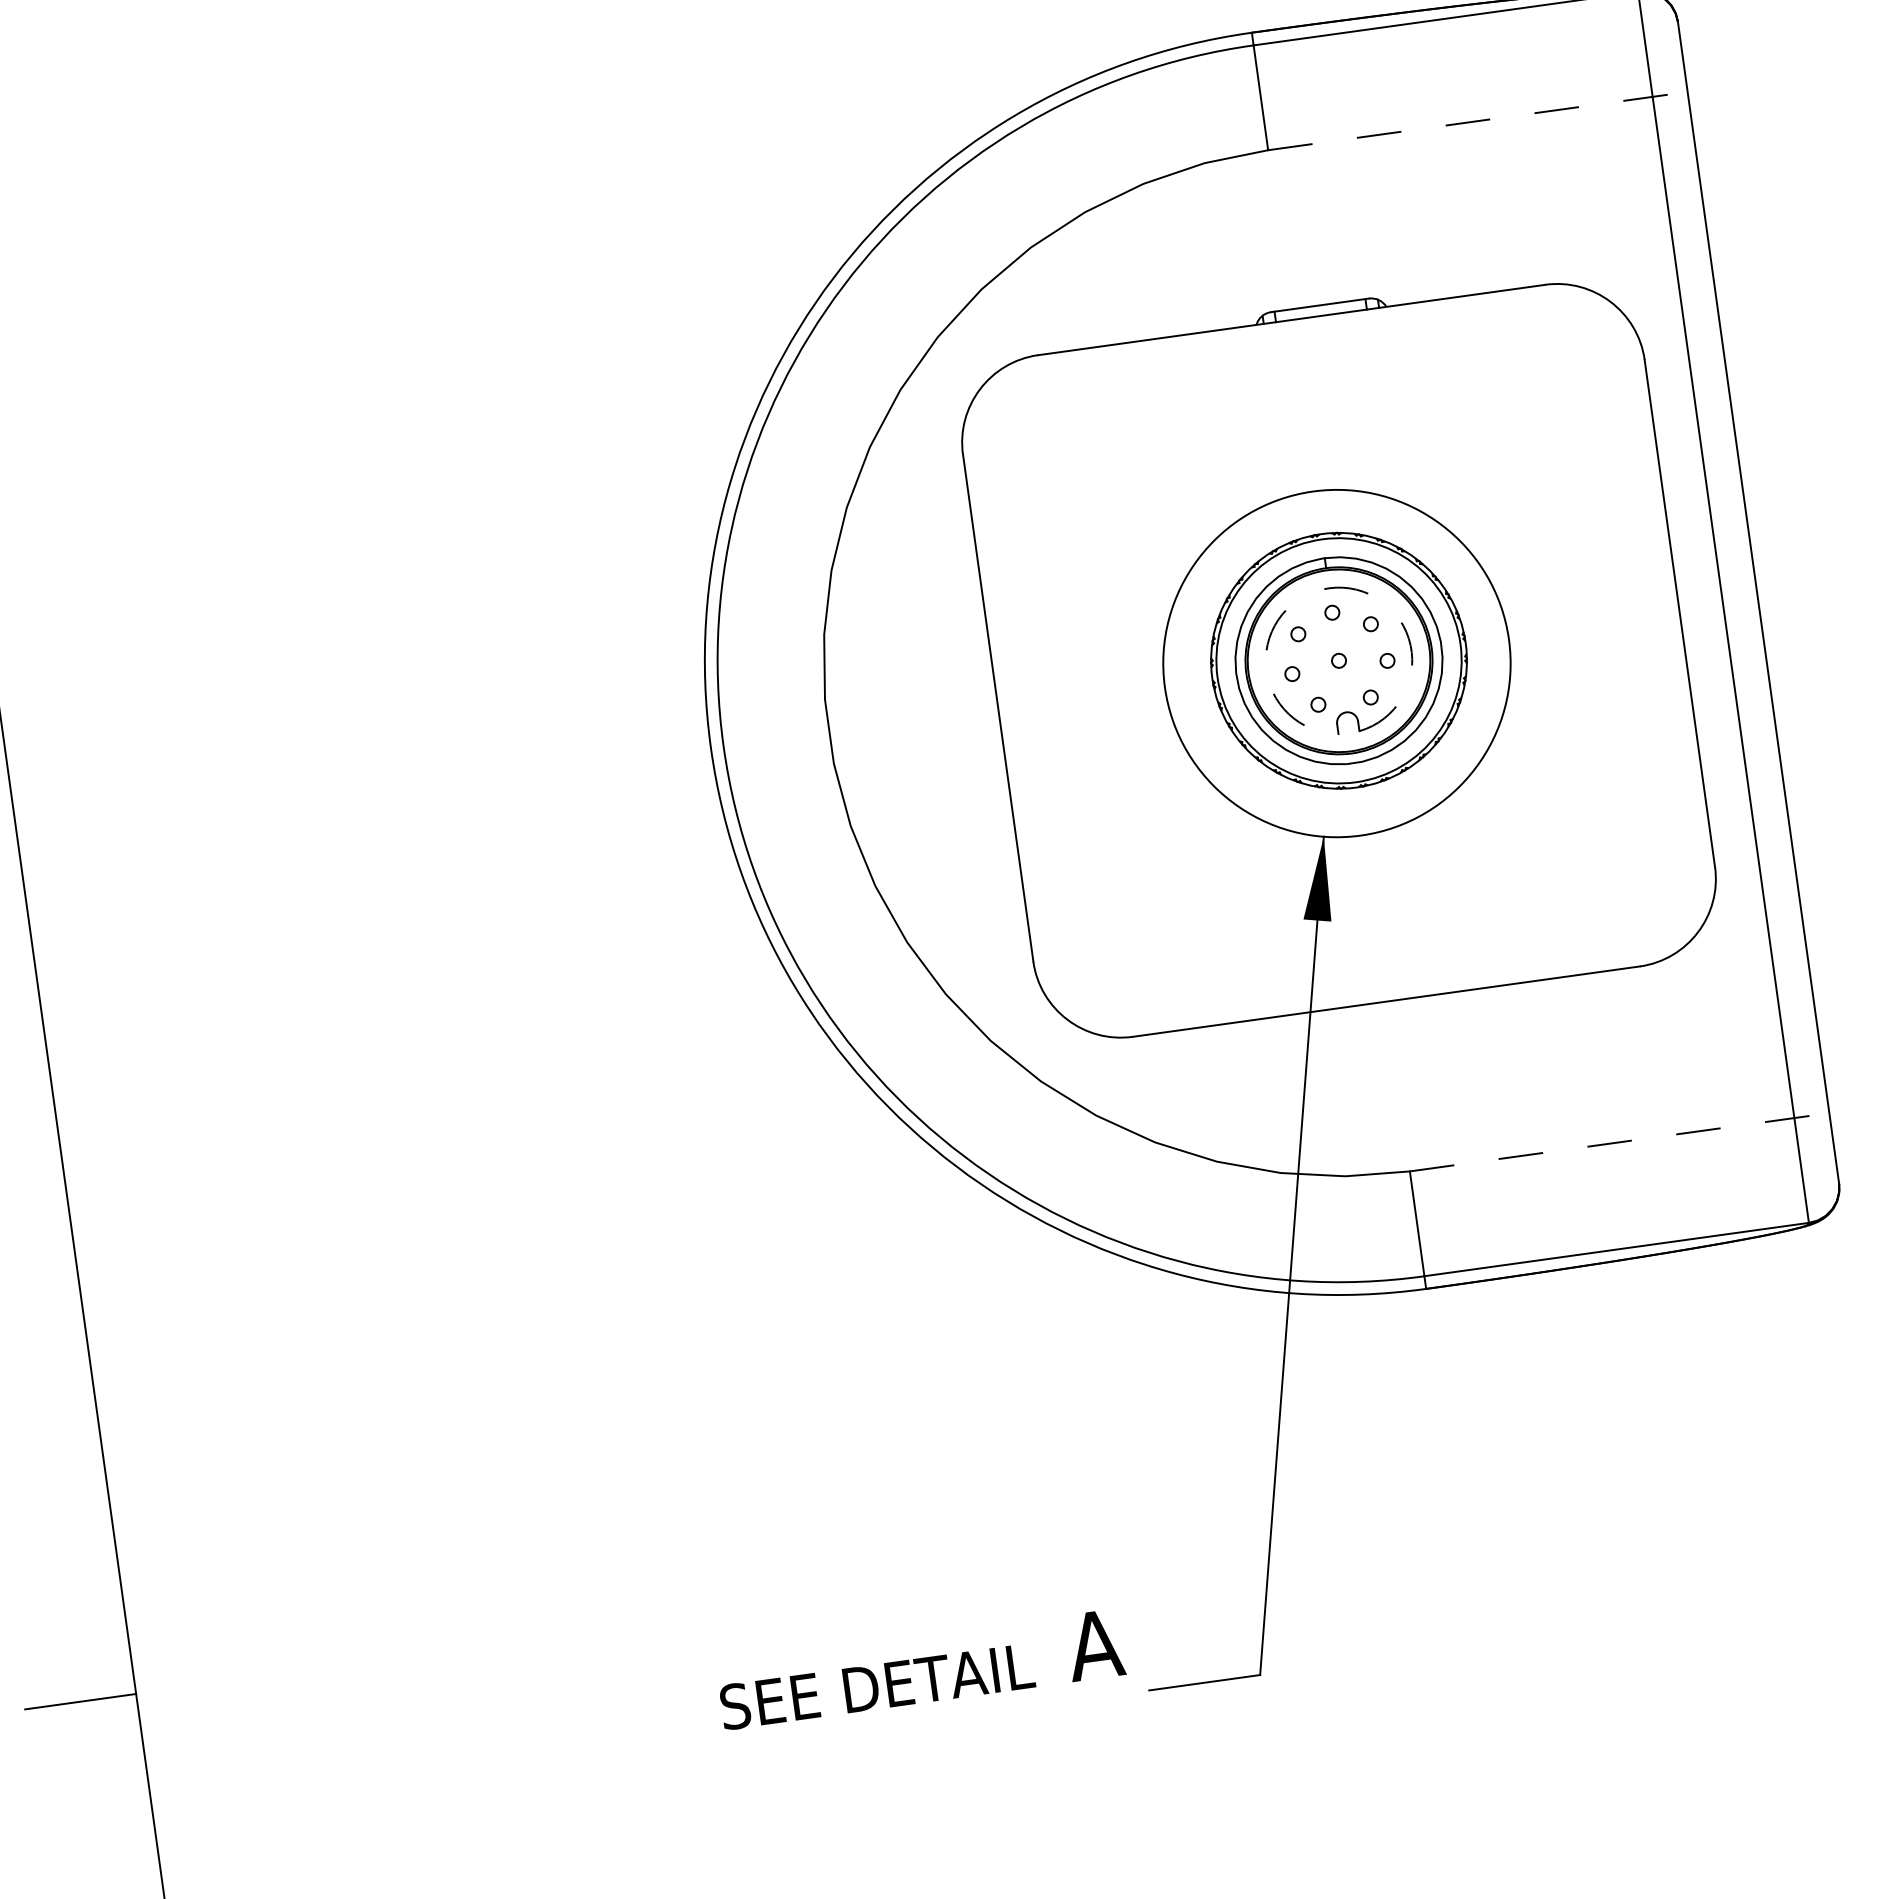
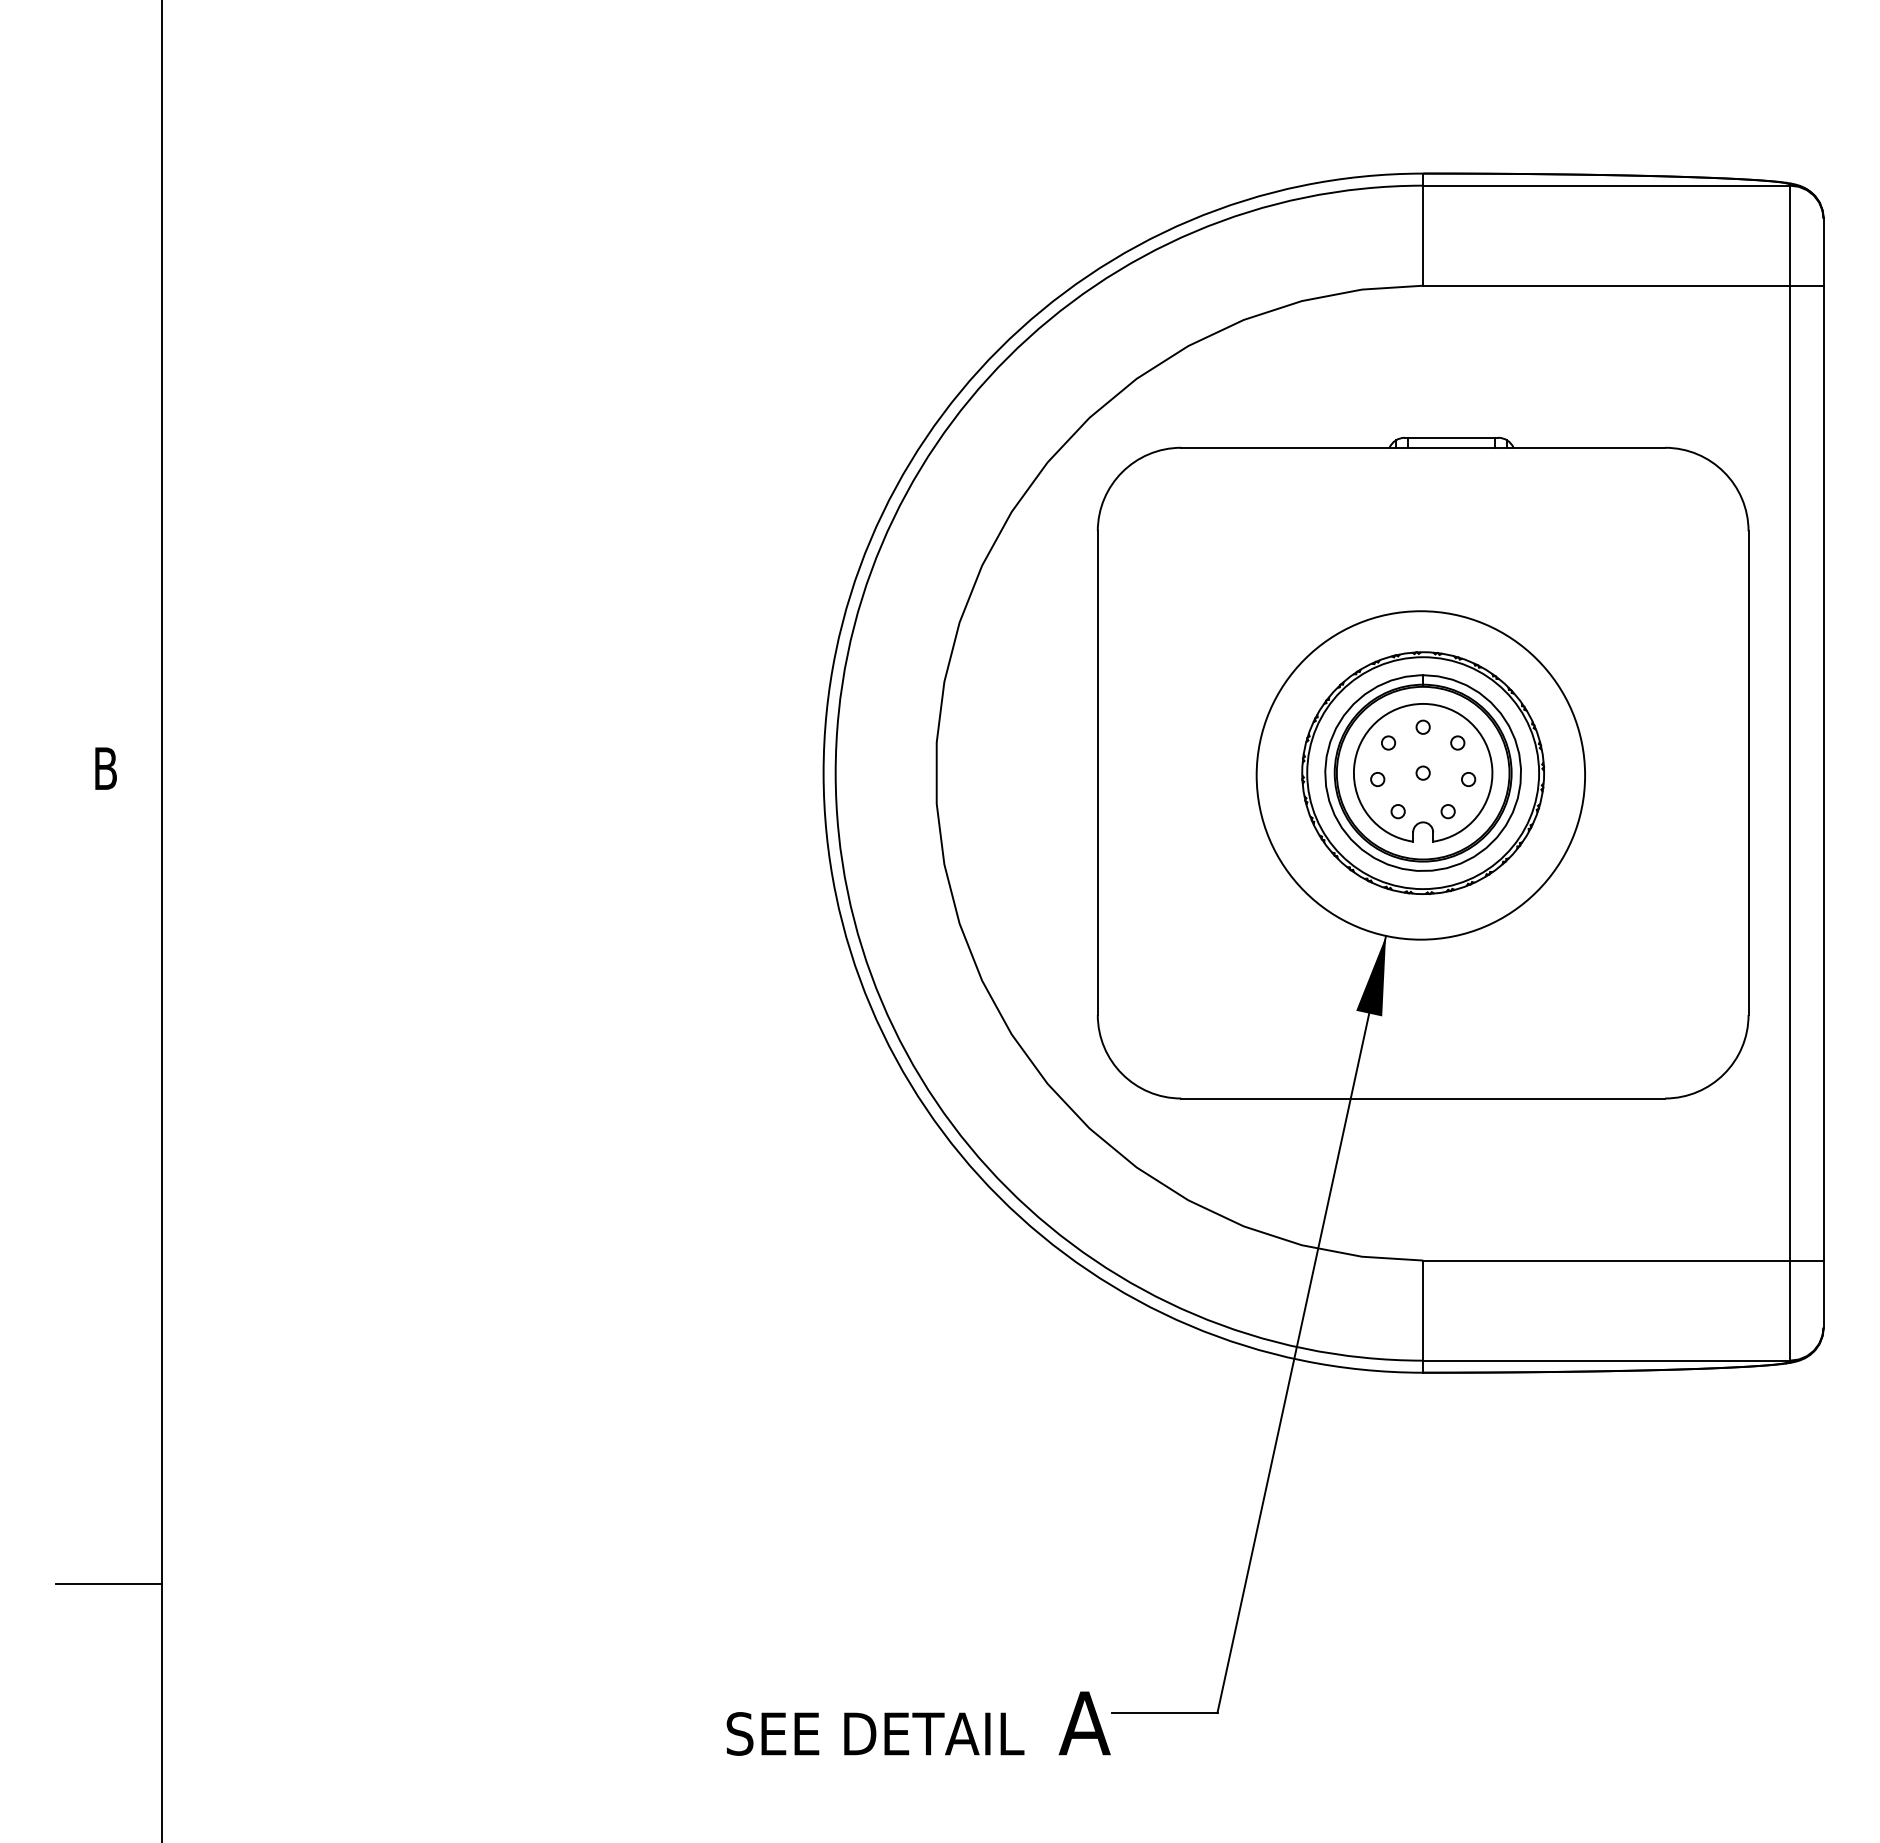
line: (1477, 120) -> (1623, 285), dashed -> solid
arc: (1329, 587) -> (1423, 703), dashed -> solid
line: (1619, 1142) -> (1623, 1260), dashed -> solid
text: (920, 1669) -> (918, 1723), moved

